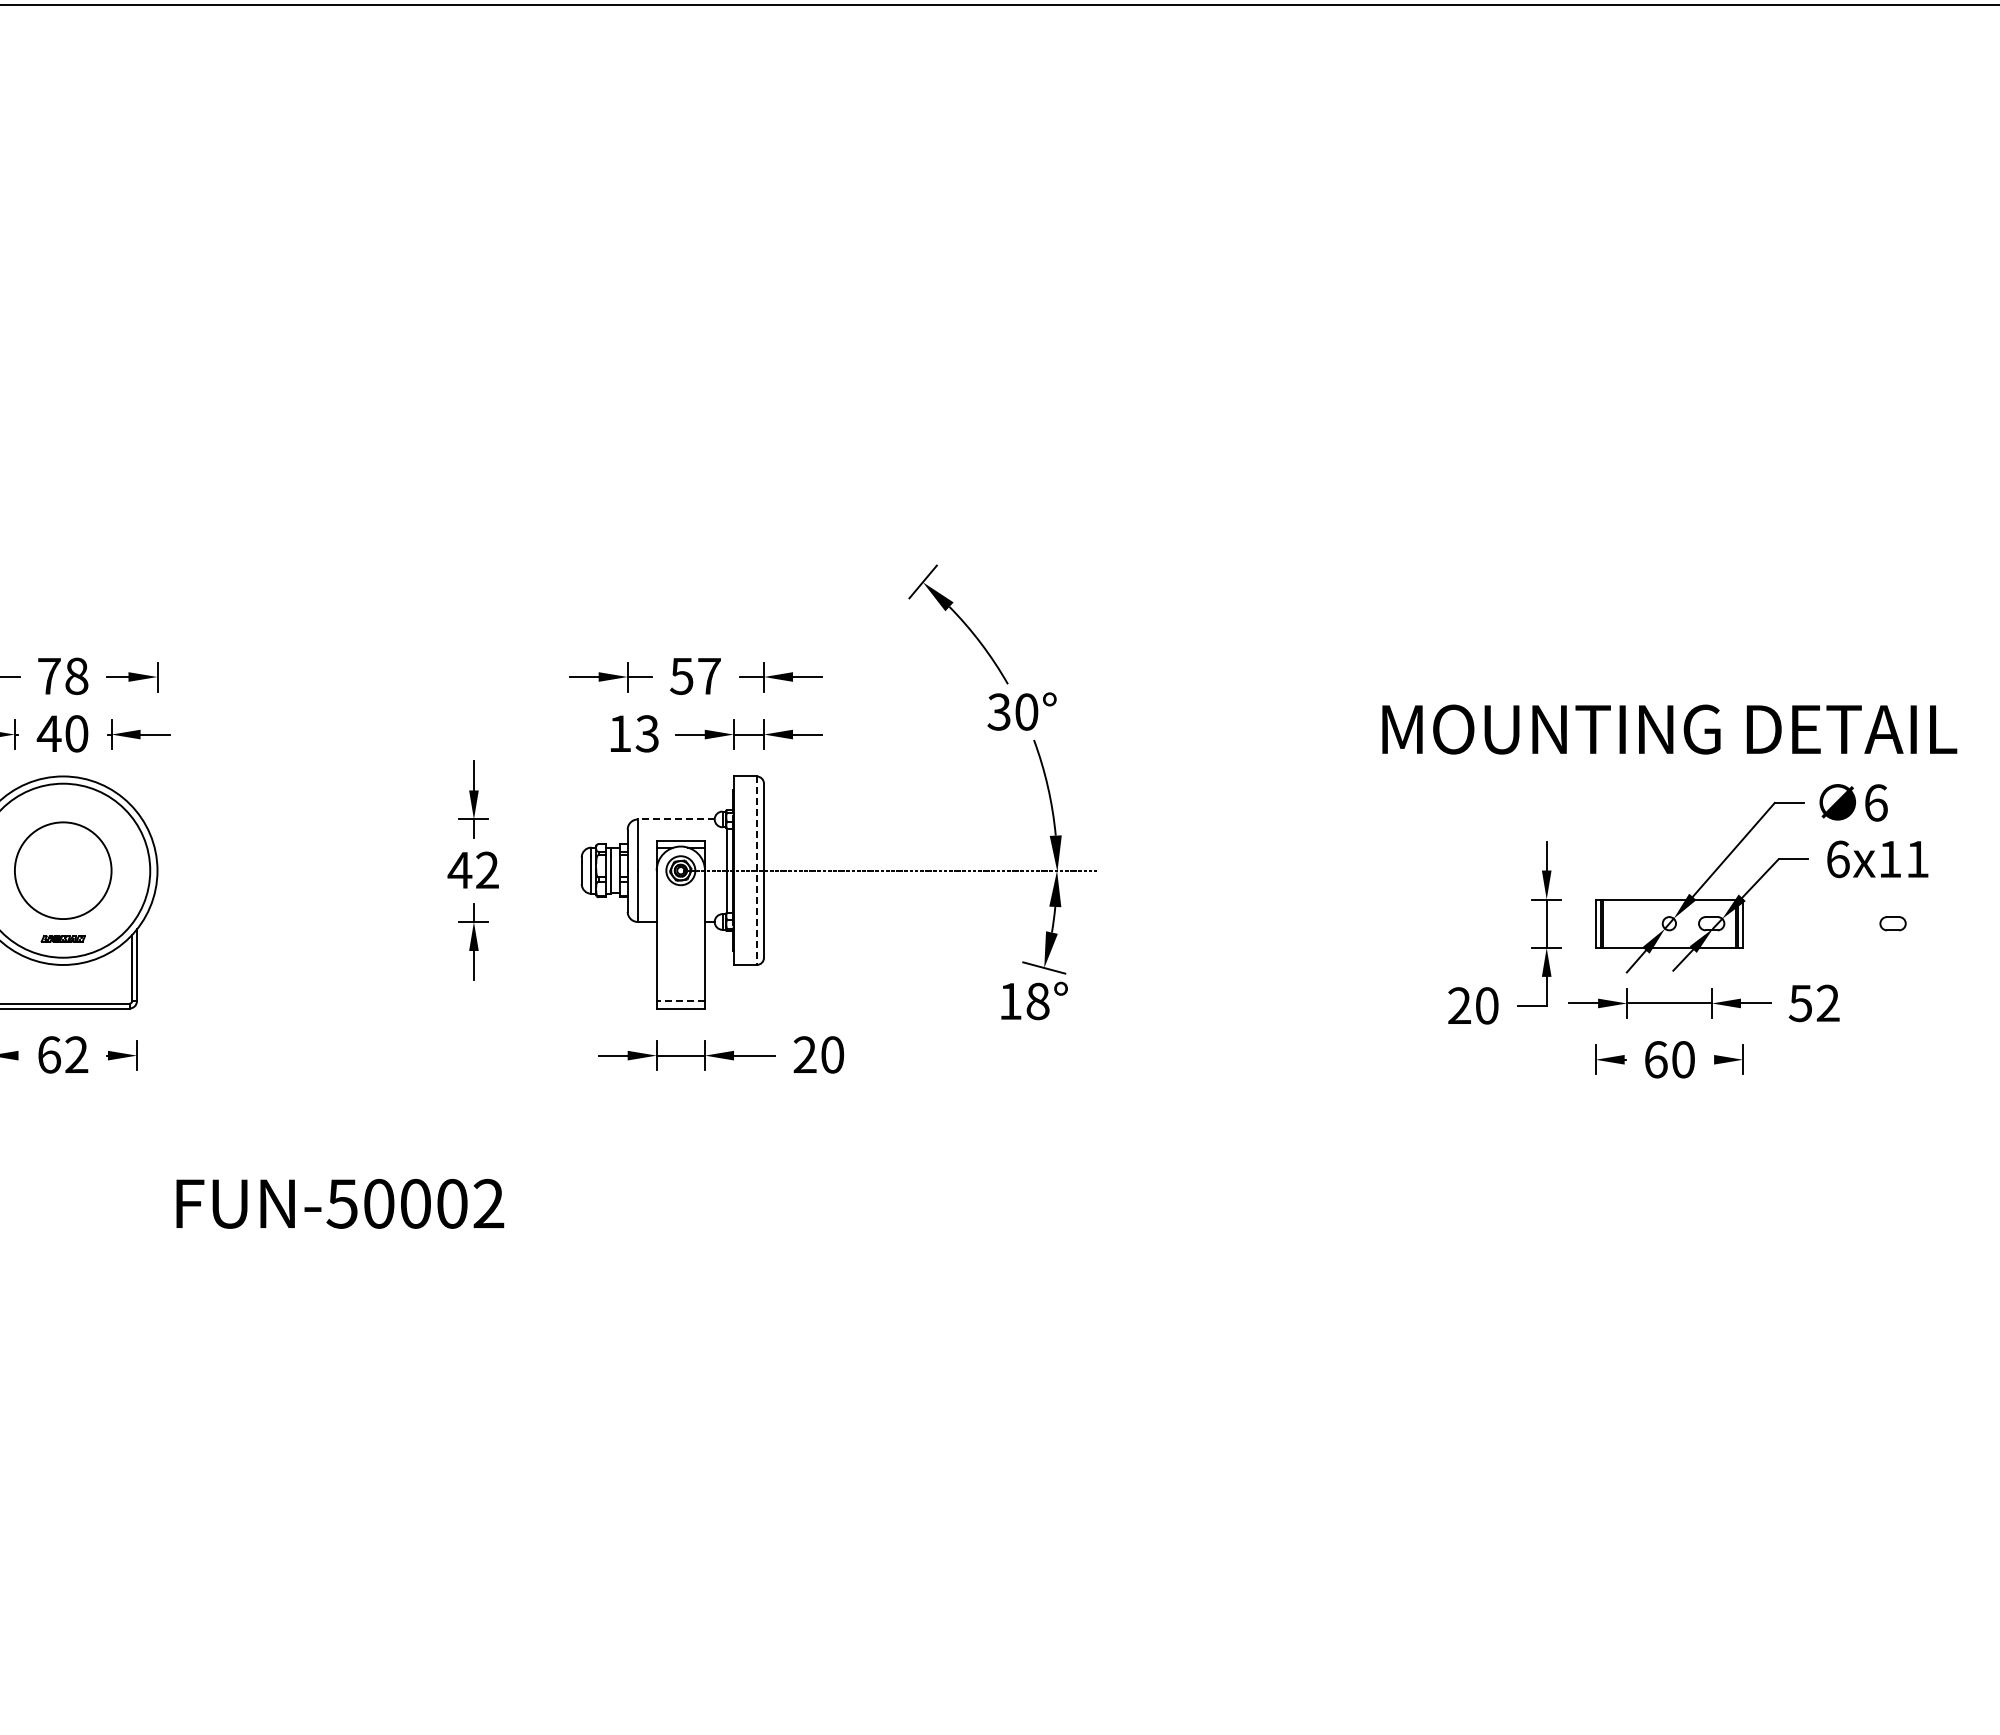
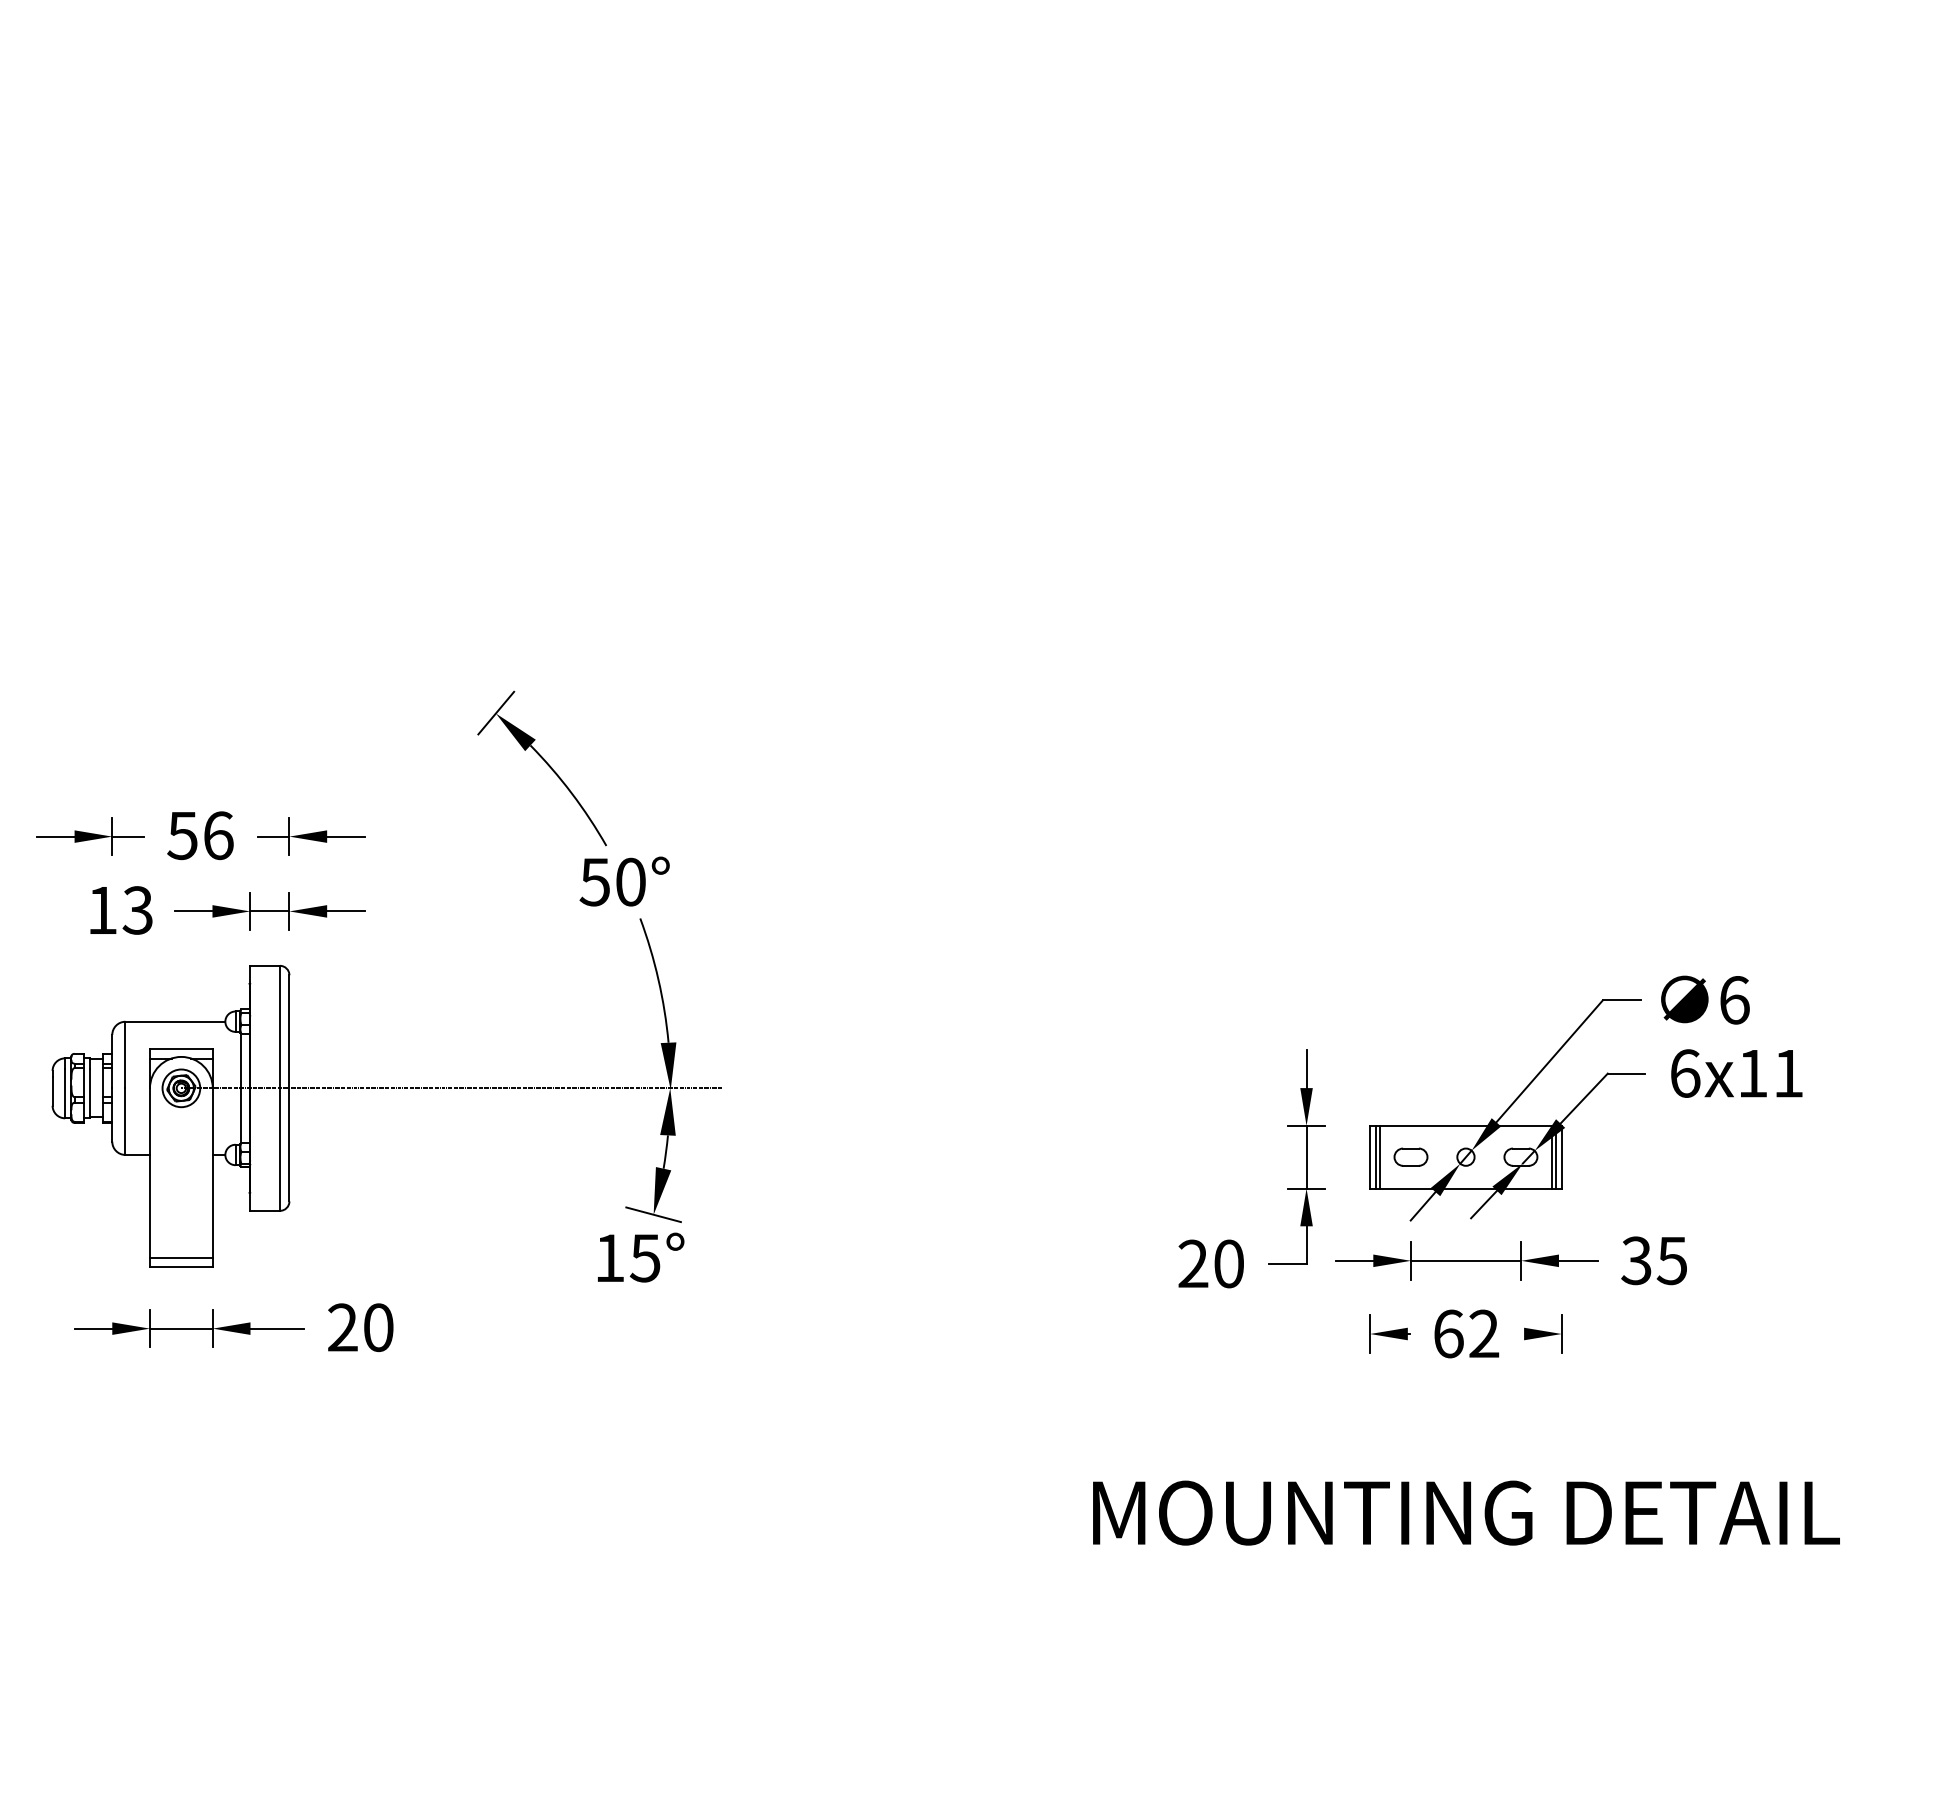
text: (709, 676) -> (218, 835), 57 -> 56
text: (998, 711) -> (594, 881), 30° -> 50°
text: (1669, 729) -> (1466, 1512), moved
line: (675, 819) -> (174, 1021), dashed -> solid
line: (756, 871) -> (279, 1089), dashed -> solid
part: (1892, 923) -> (1410, 1156), moved
line: (680, 1001) -> (180, 1258), dashed -> solid
text: (1037, 1001) -> (644, 1258), 18° -> 15°
text: (1814, 1003) -> (1654, 1260), 52 -> 35
text: (1683, 1059) -> (1484, 1333), 60 -> 62

